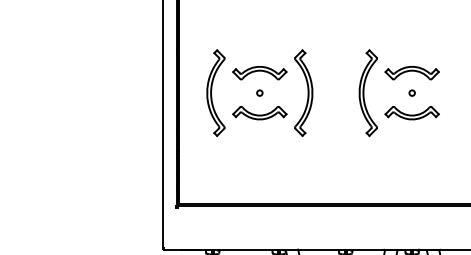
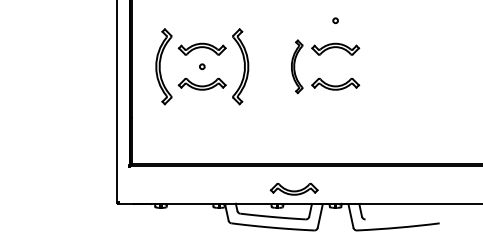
part: (367, 92) -> (296, 66), size x0.7
circle: (412, 92) -> (335, 20), moved
part: (364, 232) -> (293, 188), added

